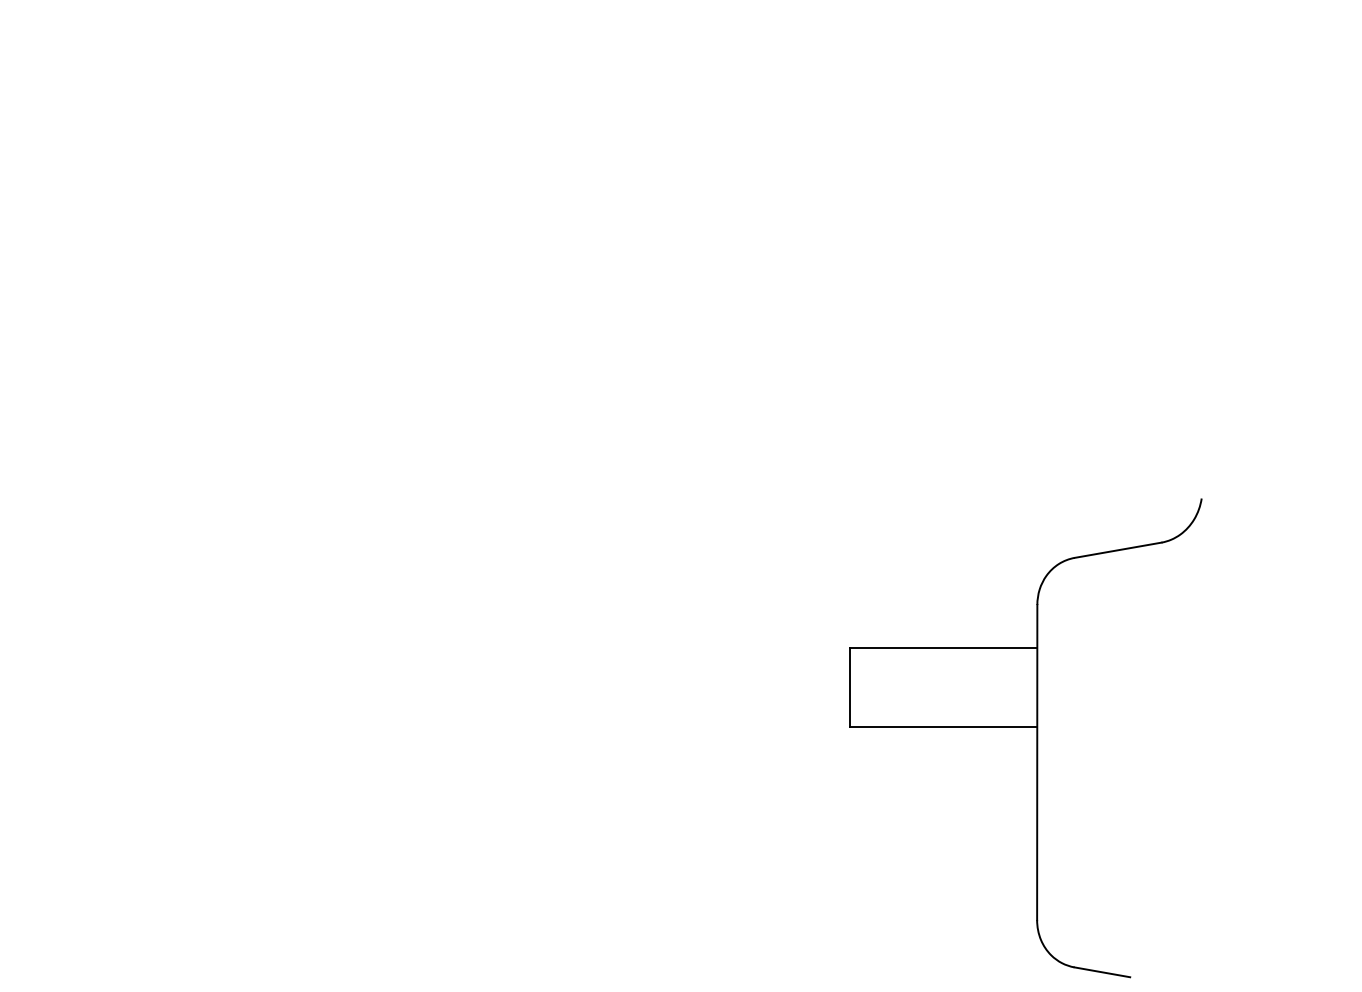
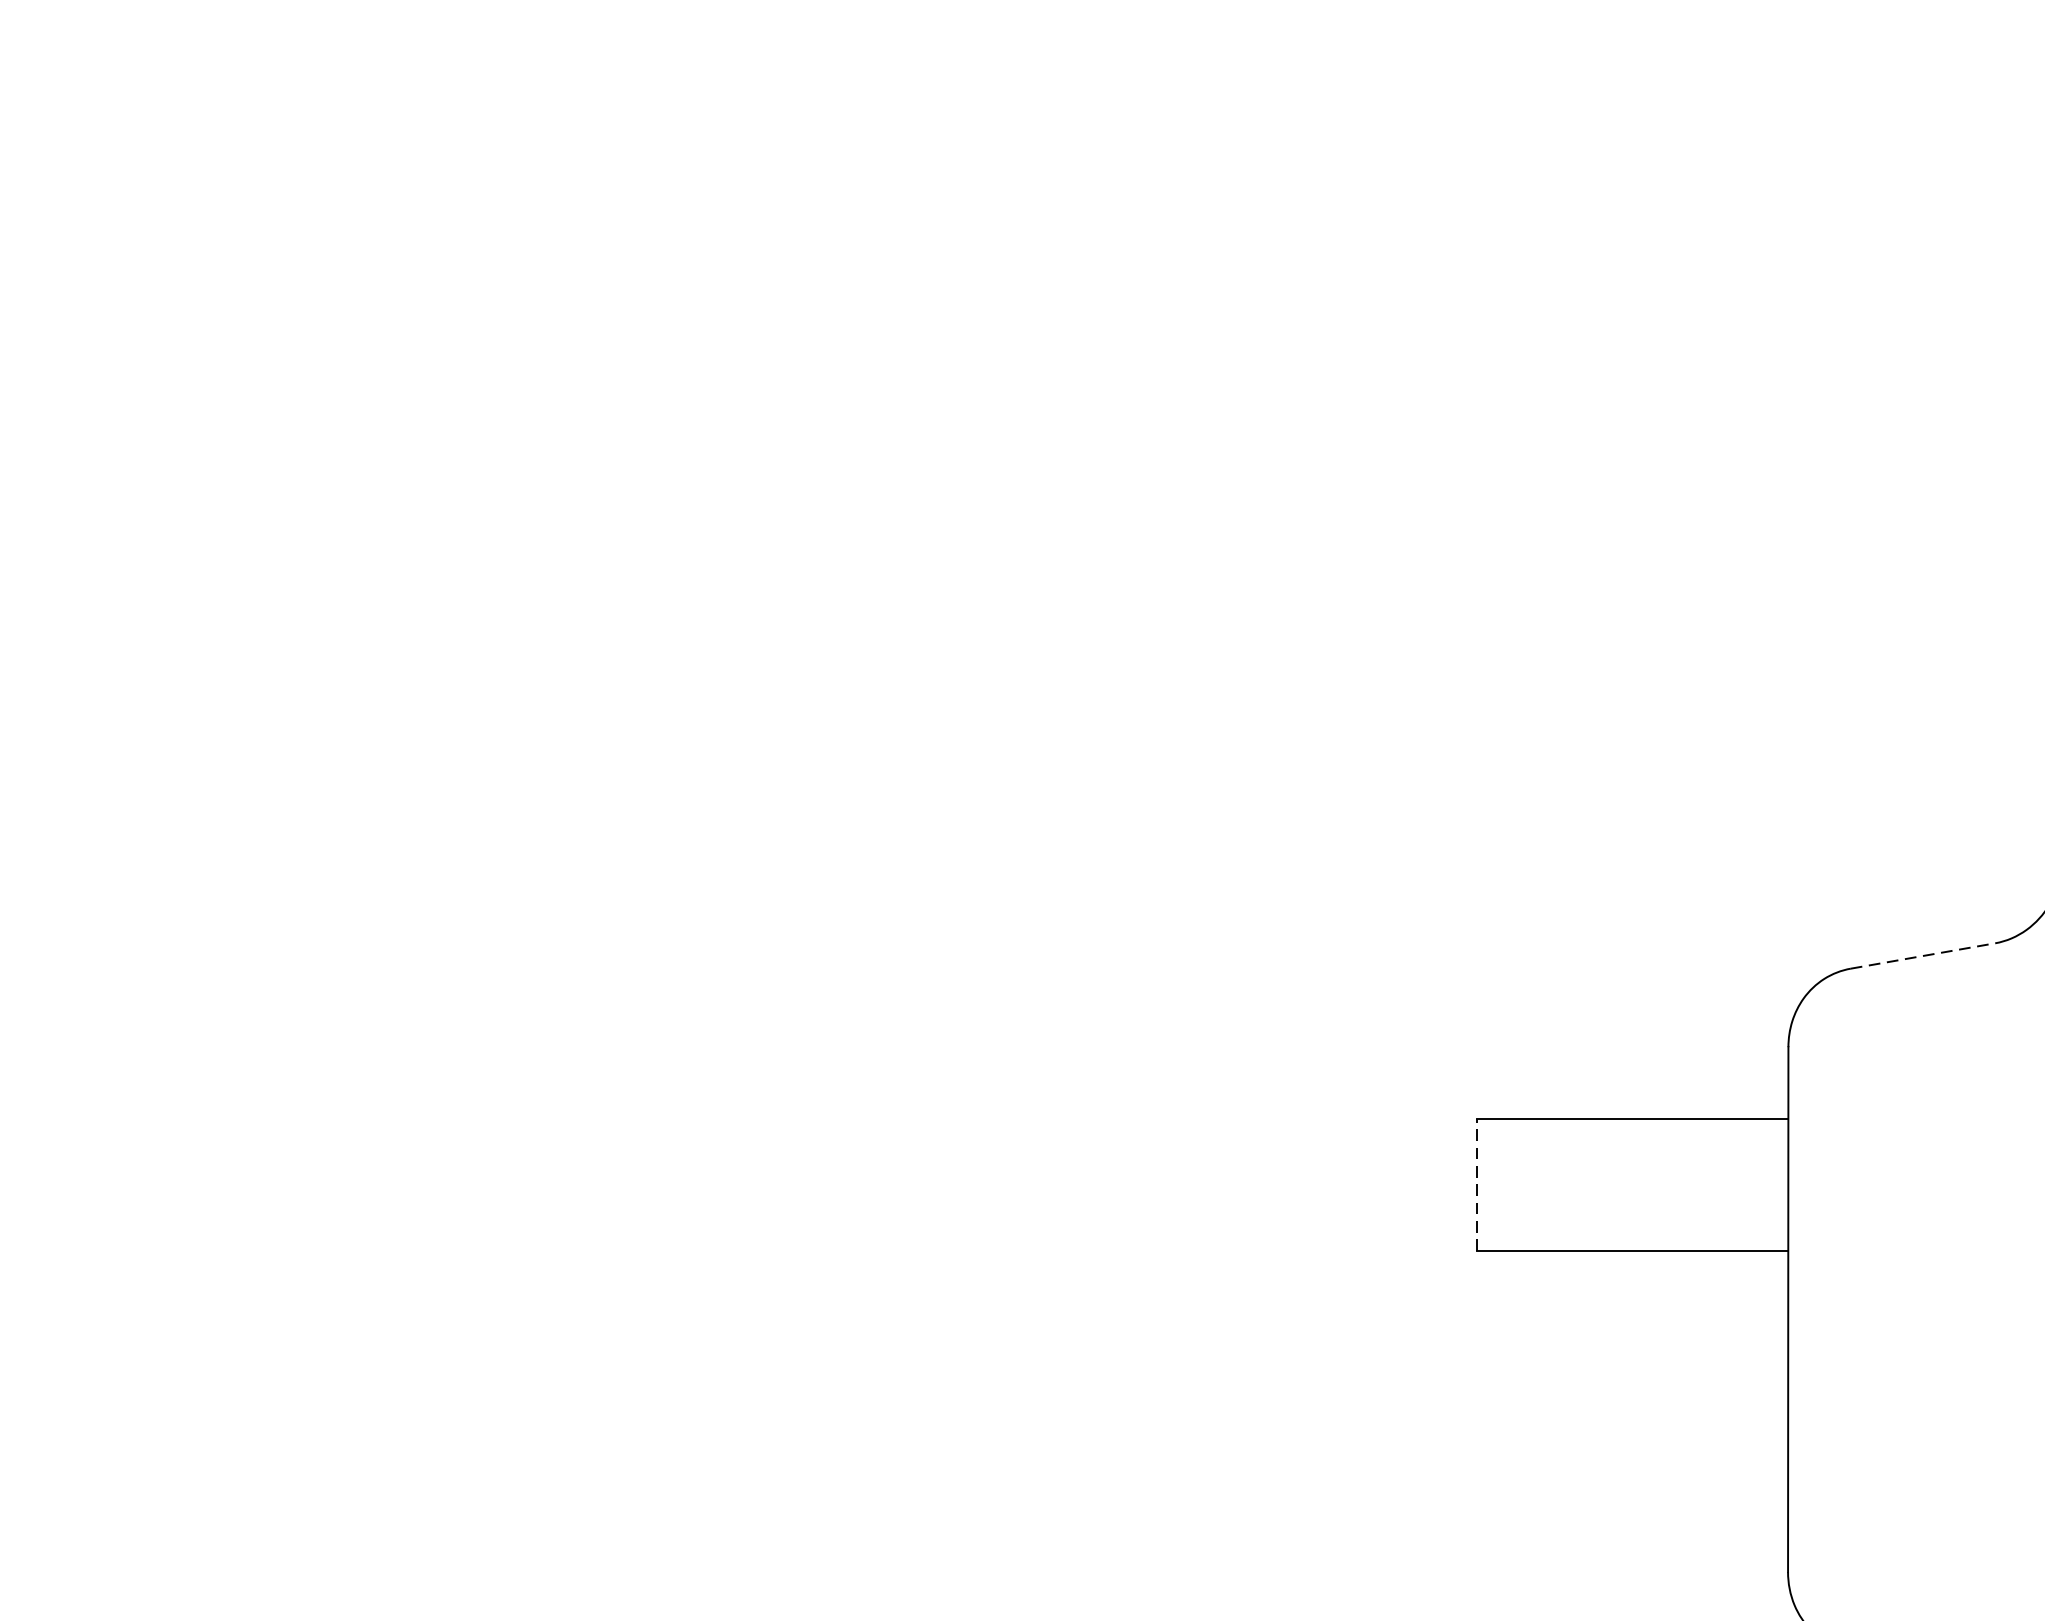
line: (1118, 550) -> (1923, 956), solid -> dashed
line: (850, 687) -> (1477, 1184), solid -> dashed

